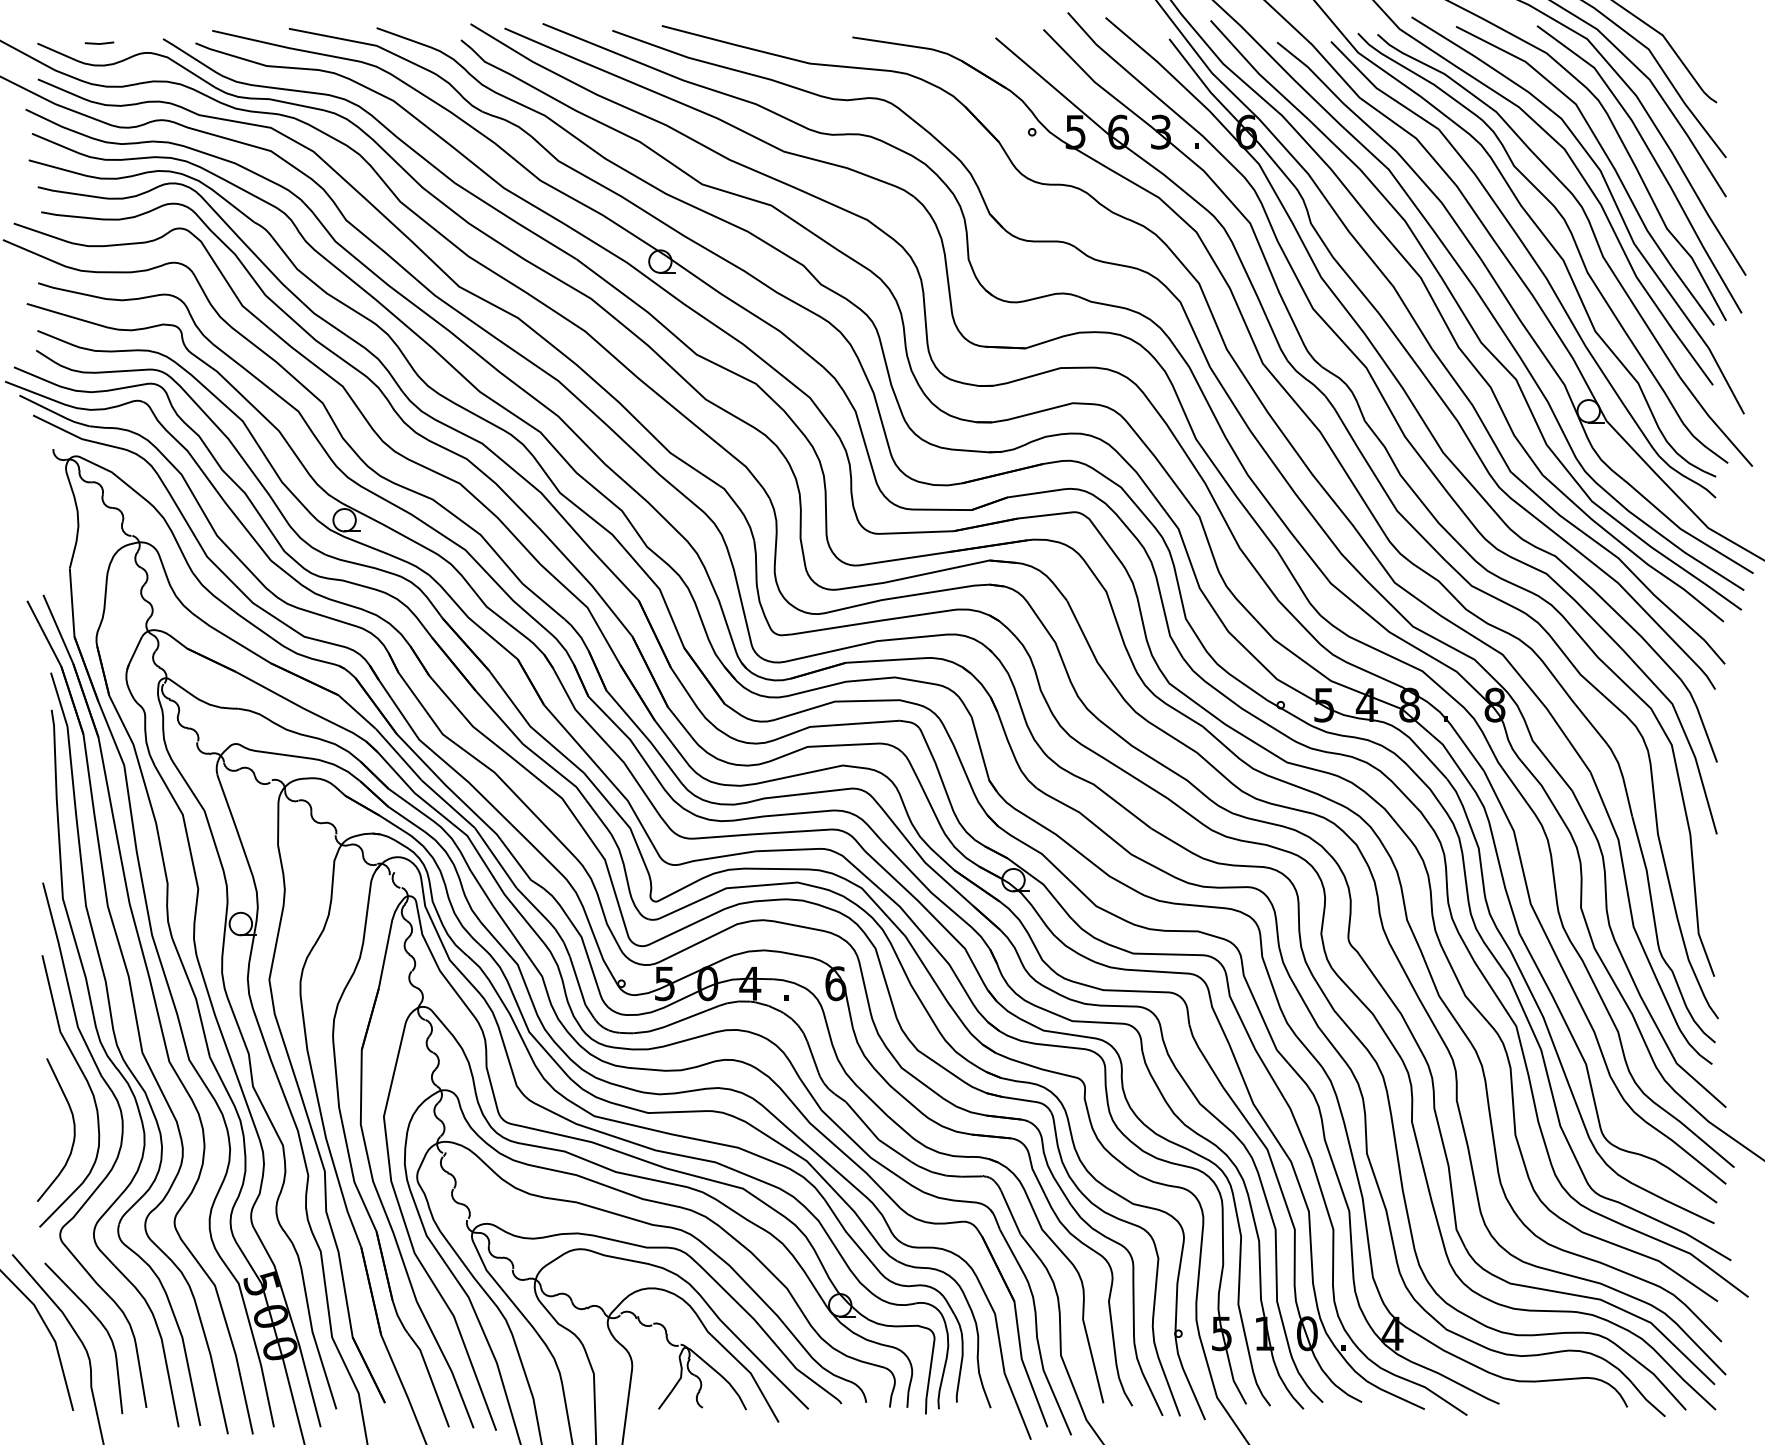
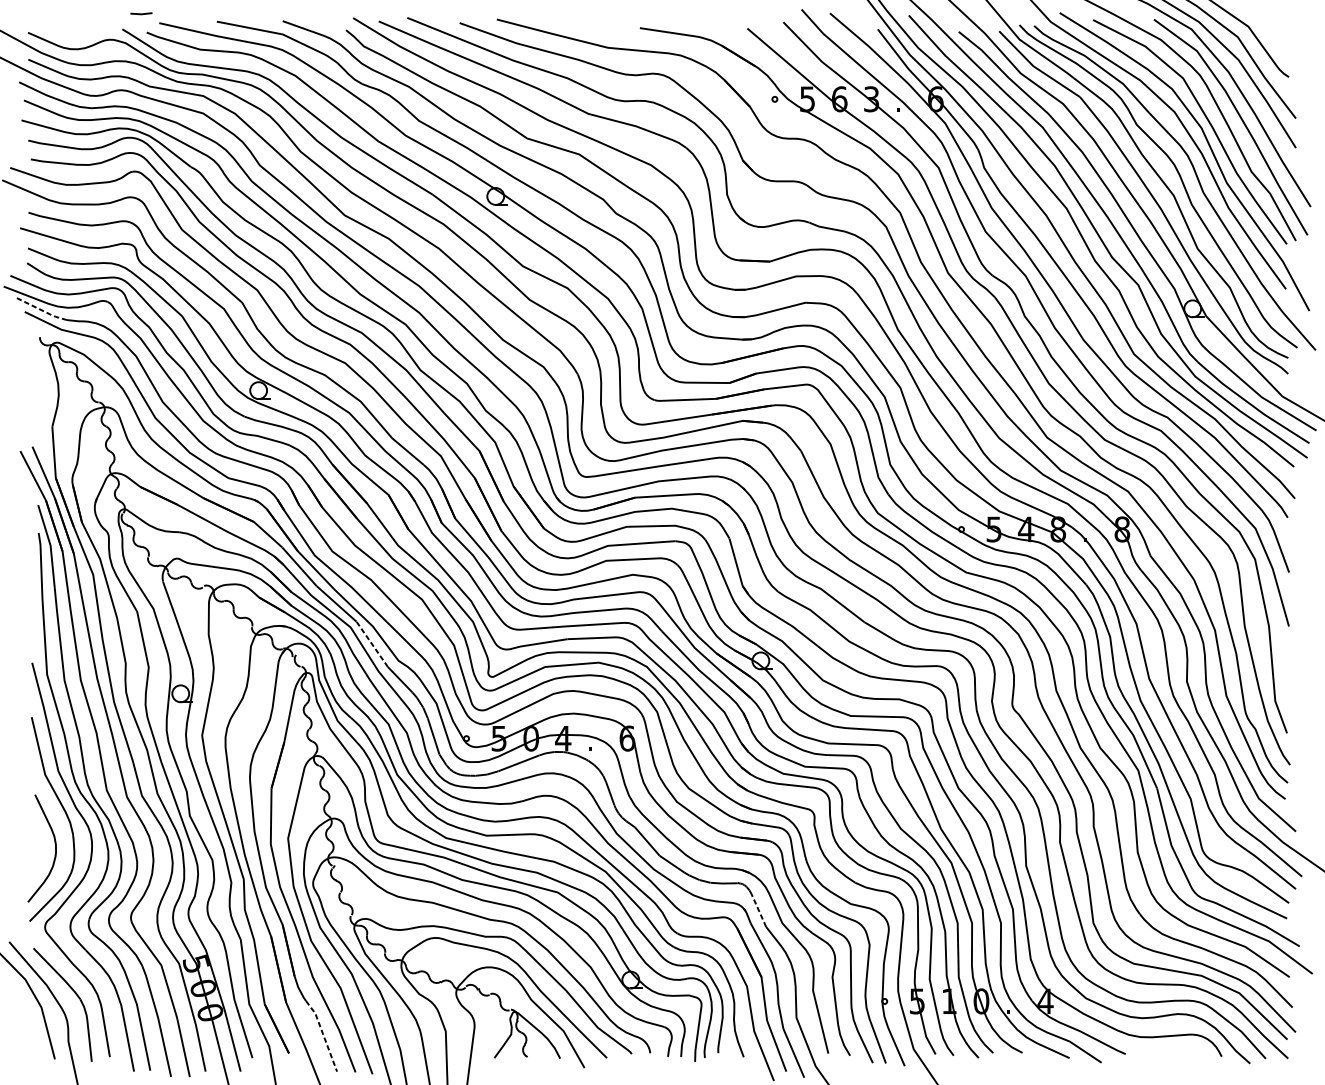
line: (99, 43) -> (141, 13), moved
line: (55, 413) -> (41, 310), solid -> dashed
line: (495, 858) -> (371, 644), solid -> dashed
line: (1010, 1212) -> (758, 910), solid -> dashed
line: (430, 1378) -> (323, 1035), solid -> dashed

